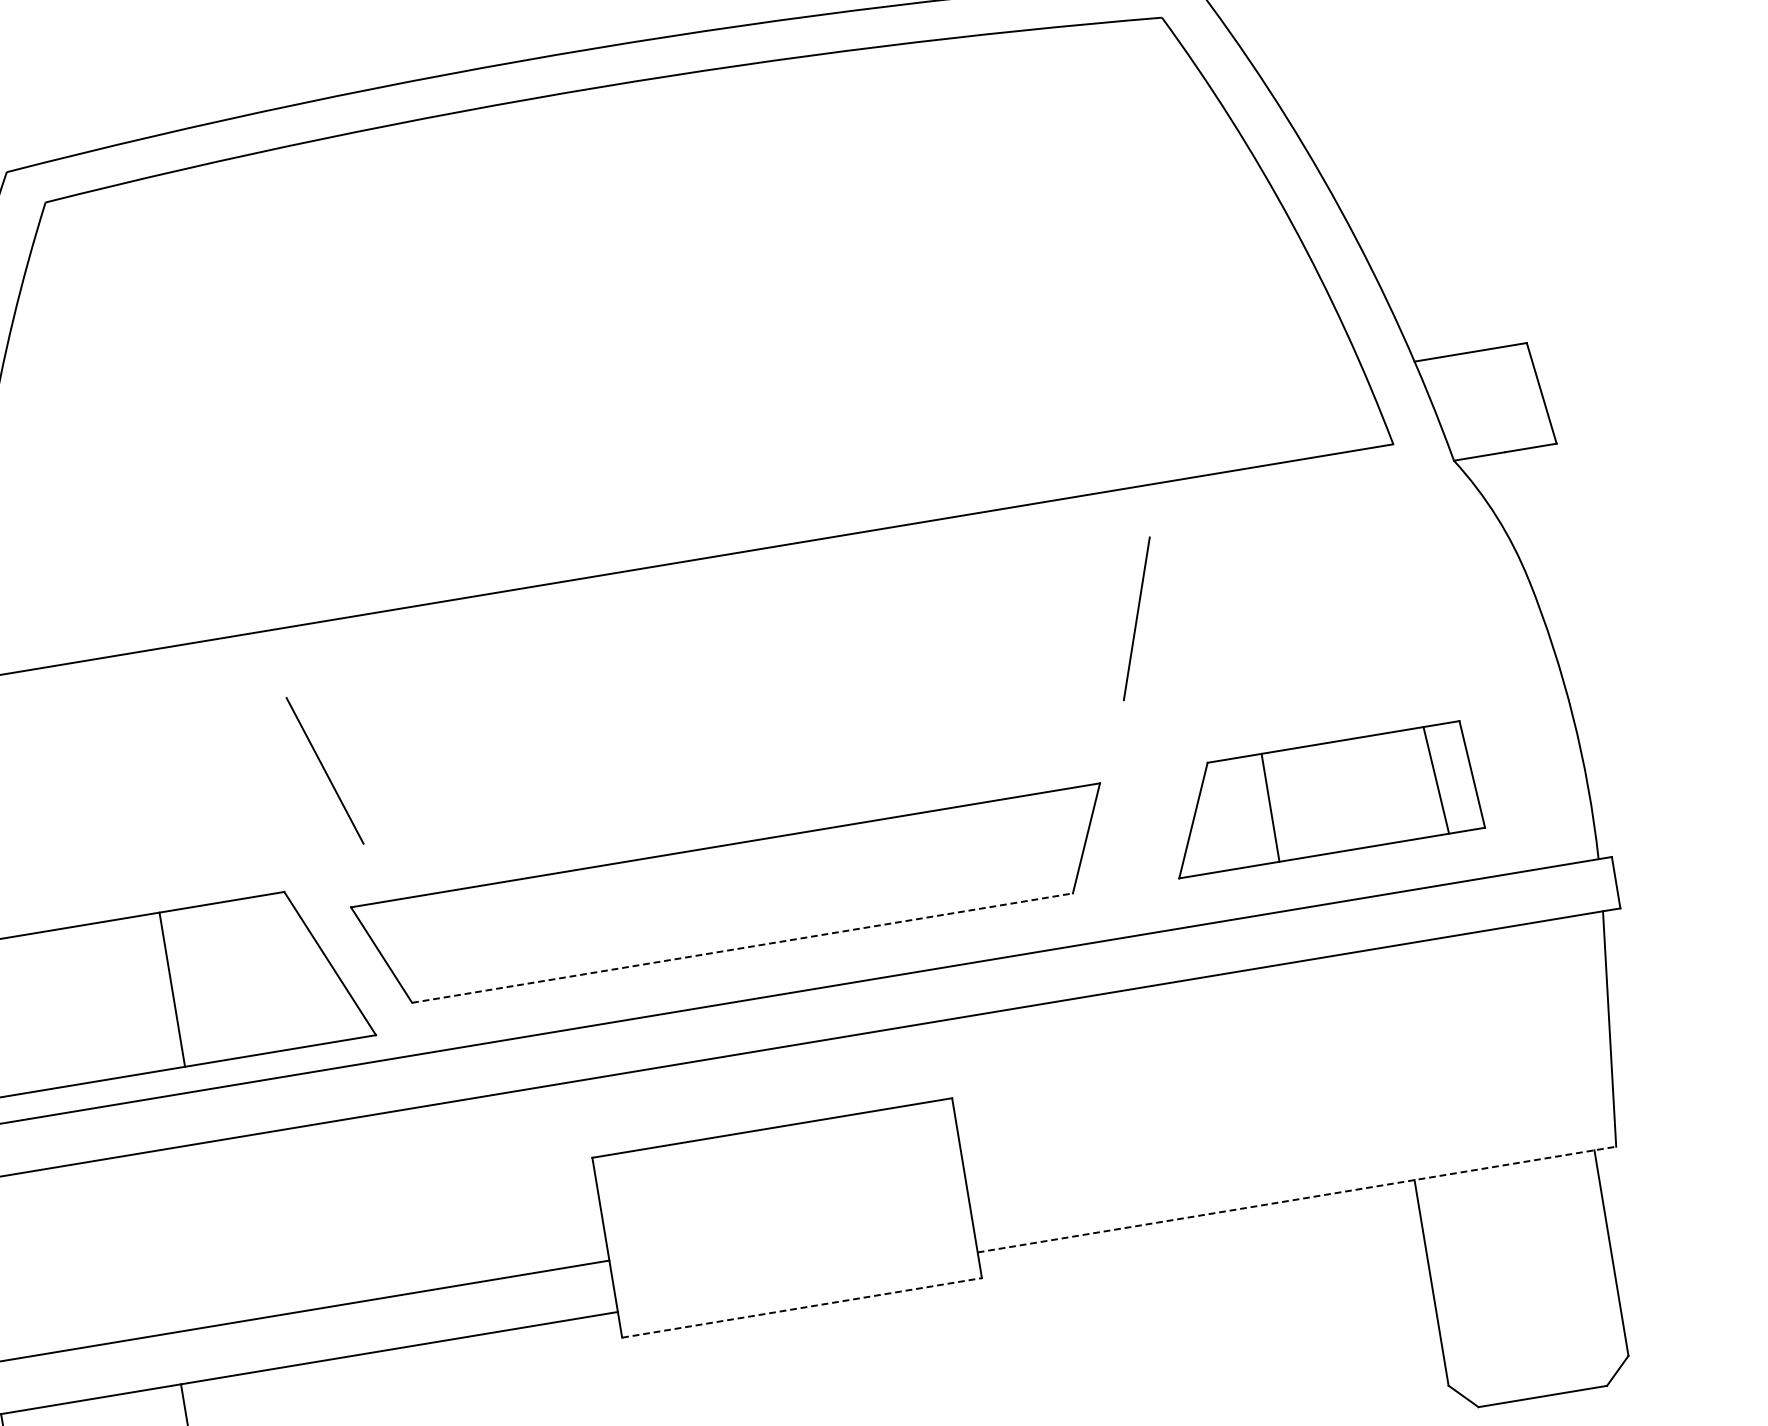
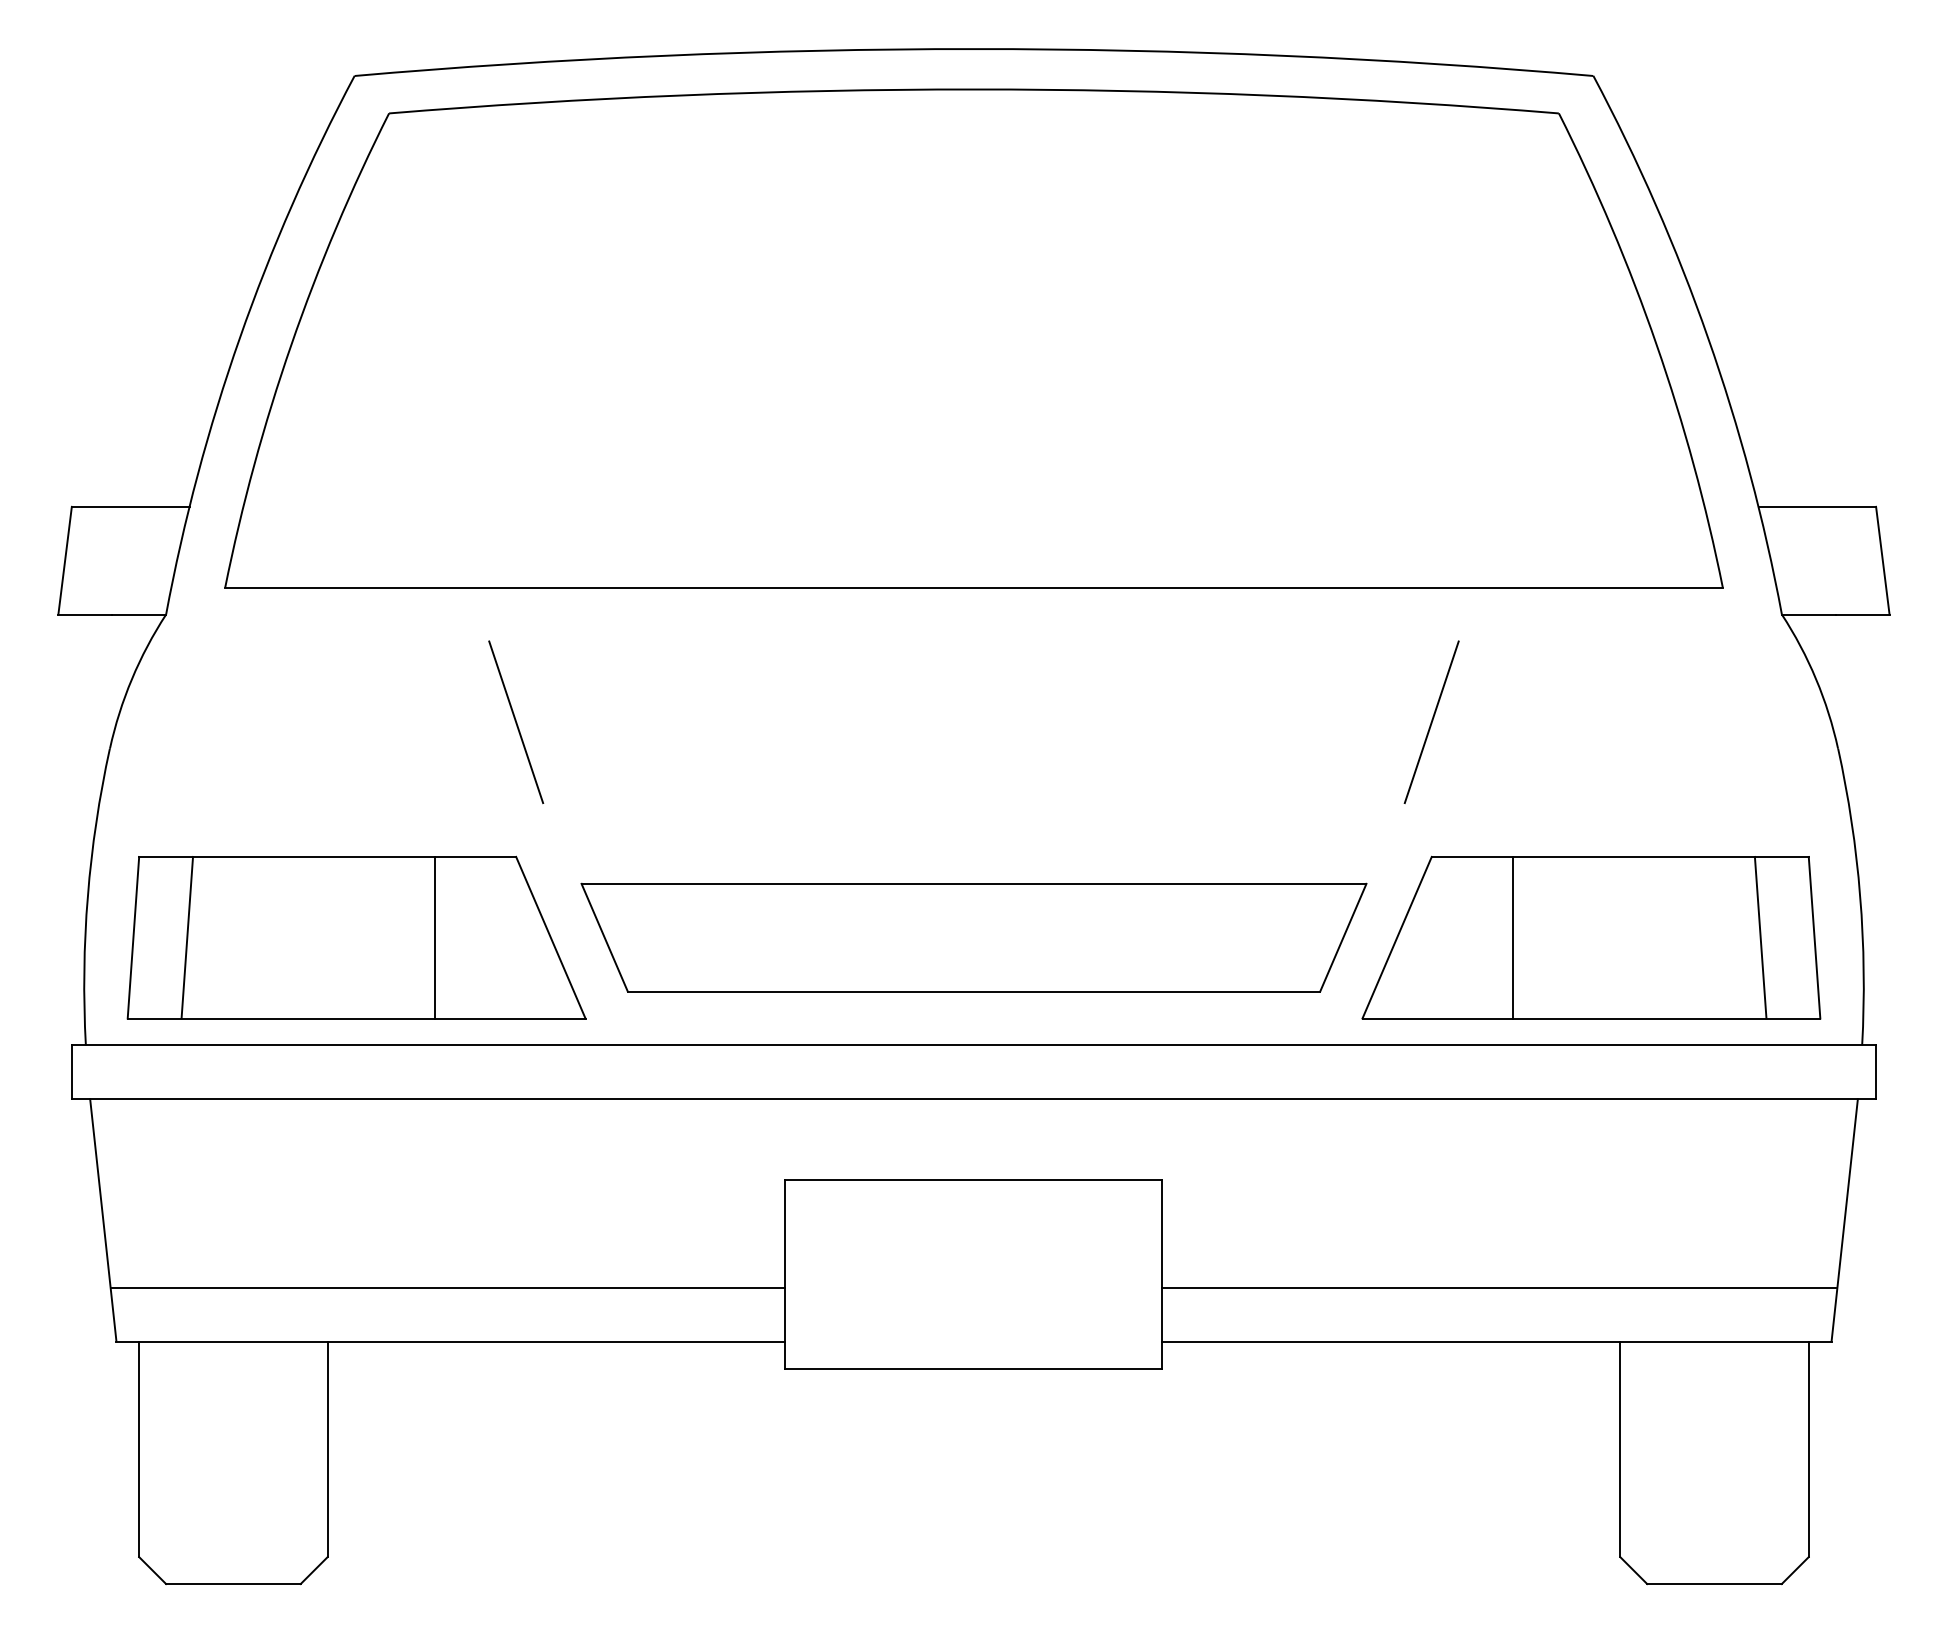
line: (325, 770) -> (516, 721), moved
part: (1323, 798) -> (1591, 937), size x1.43
line: (742, 947) -> (974, 991), dashed -> solid
line: (172, 989) -> (435, 937), moved
line: (1289, 1147) -> (1498, 1287), added
line: (1297, 1199) -> (1497, 1341), dashed -> solid
line: (801, 1307) -> (973, 1368), dashed -> solid

